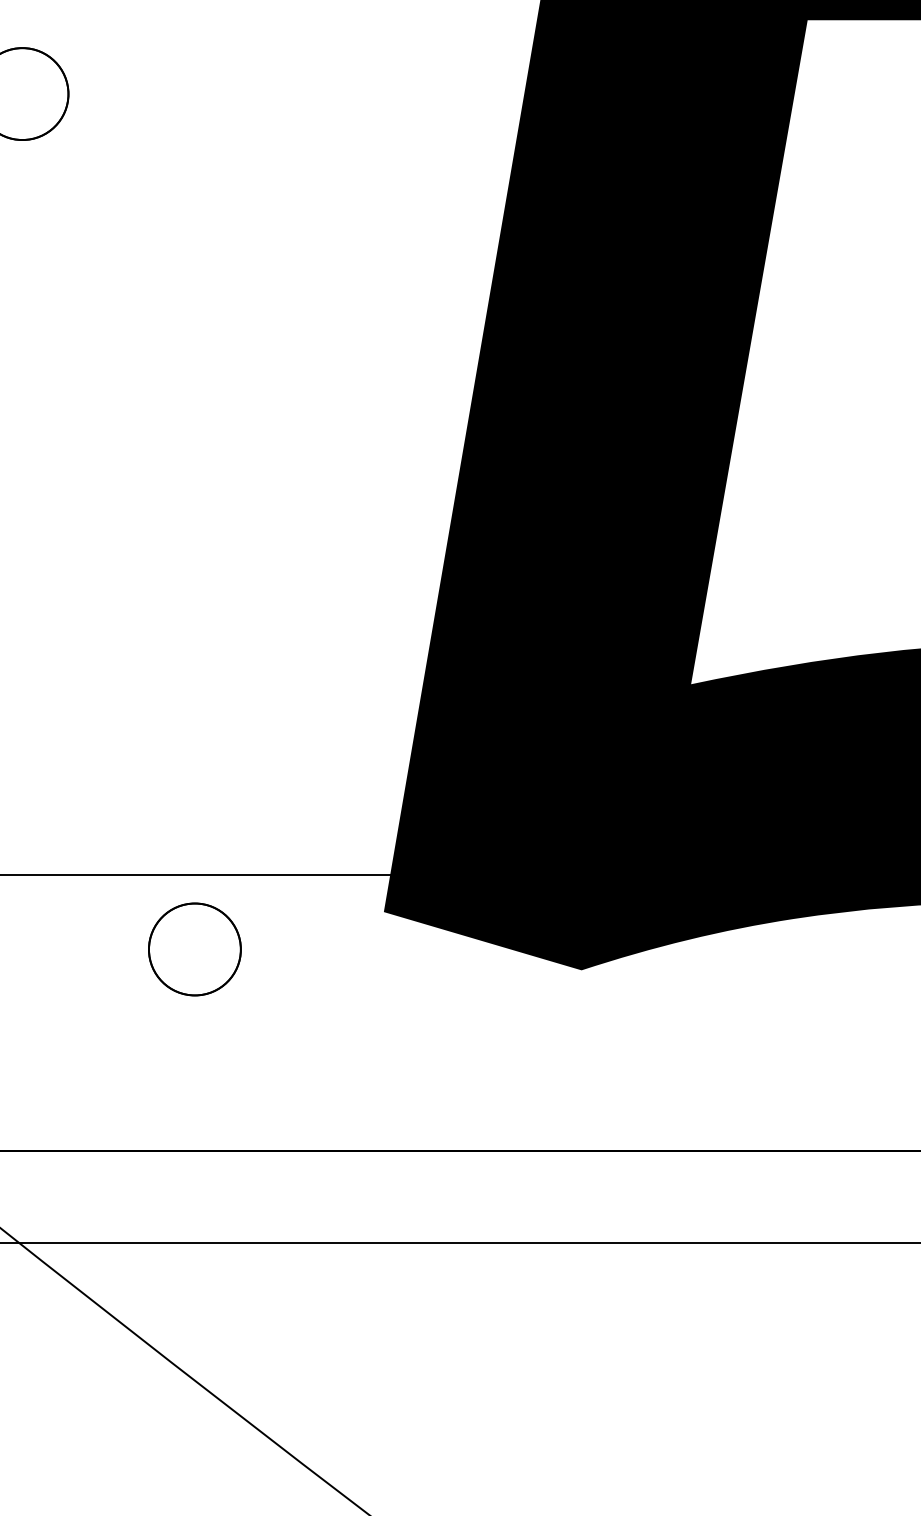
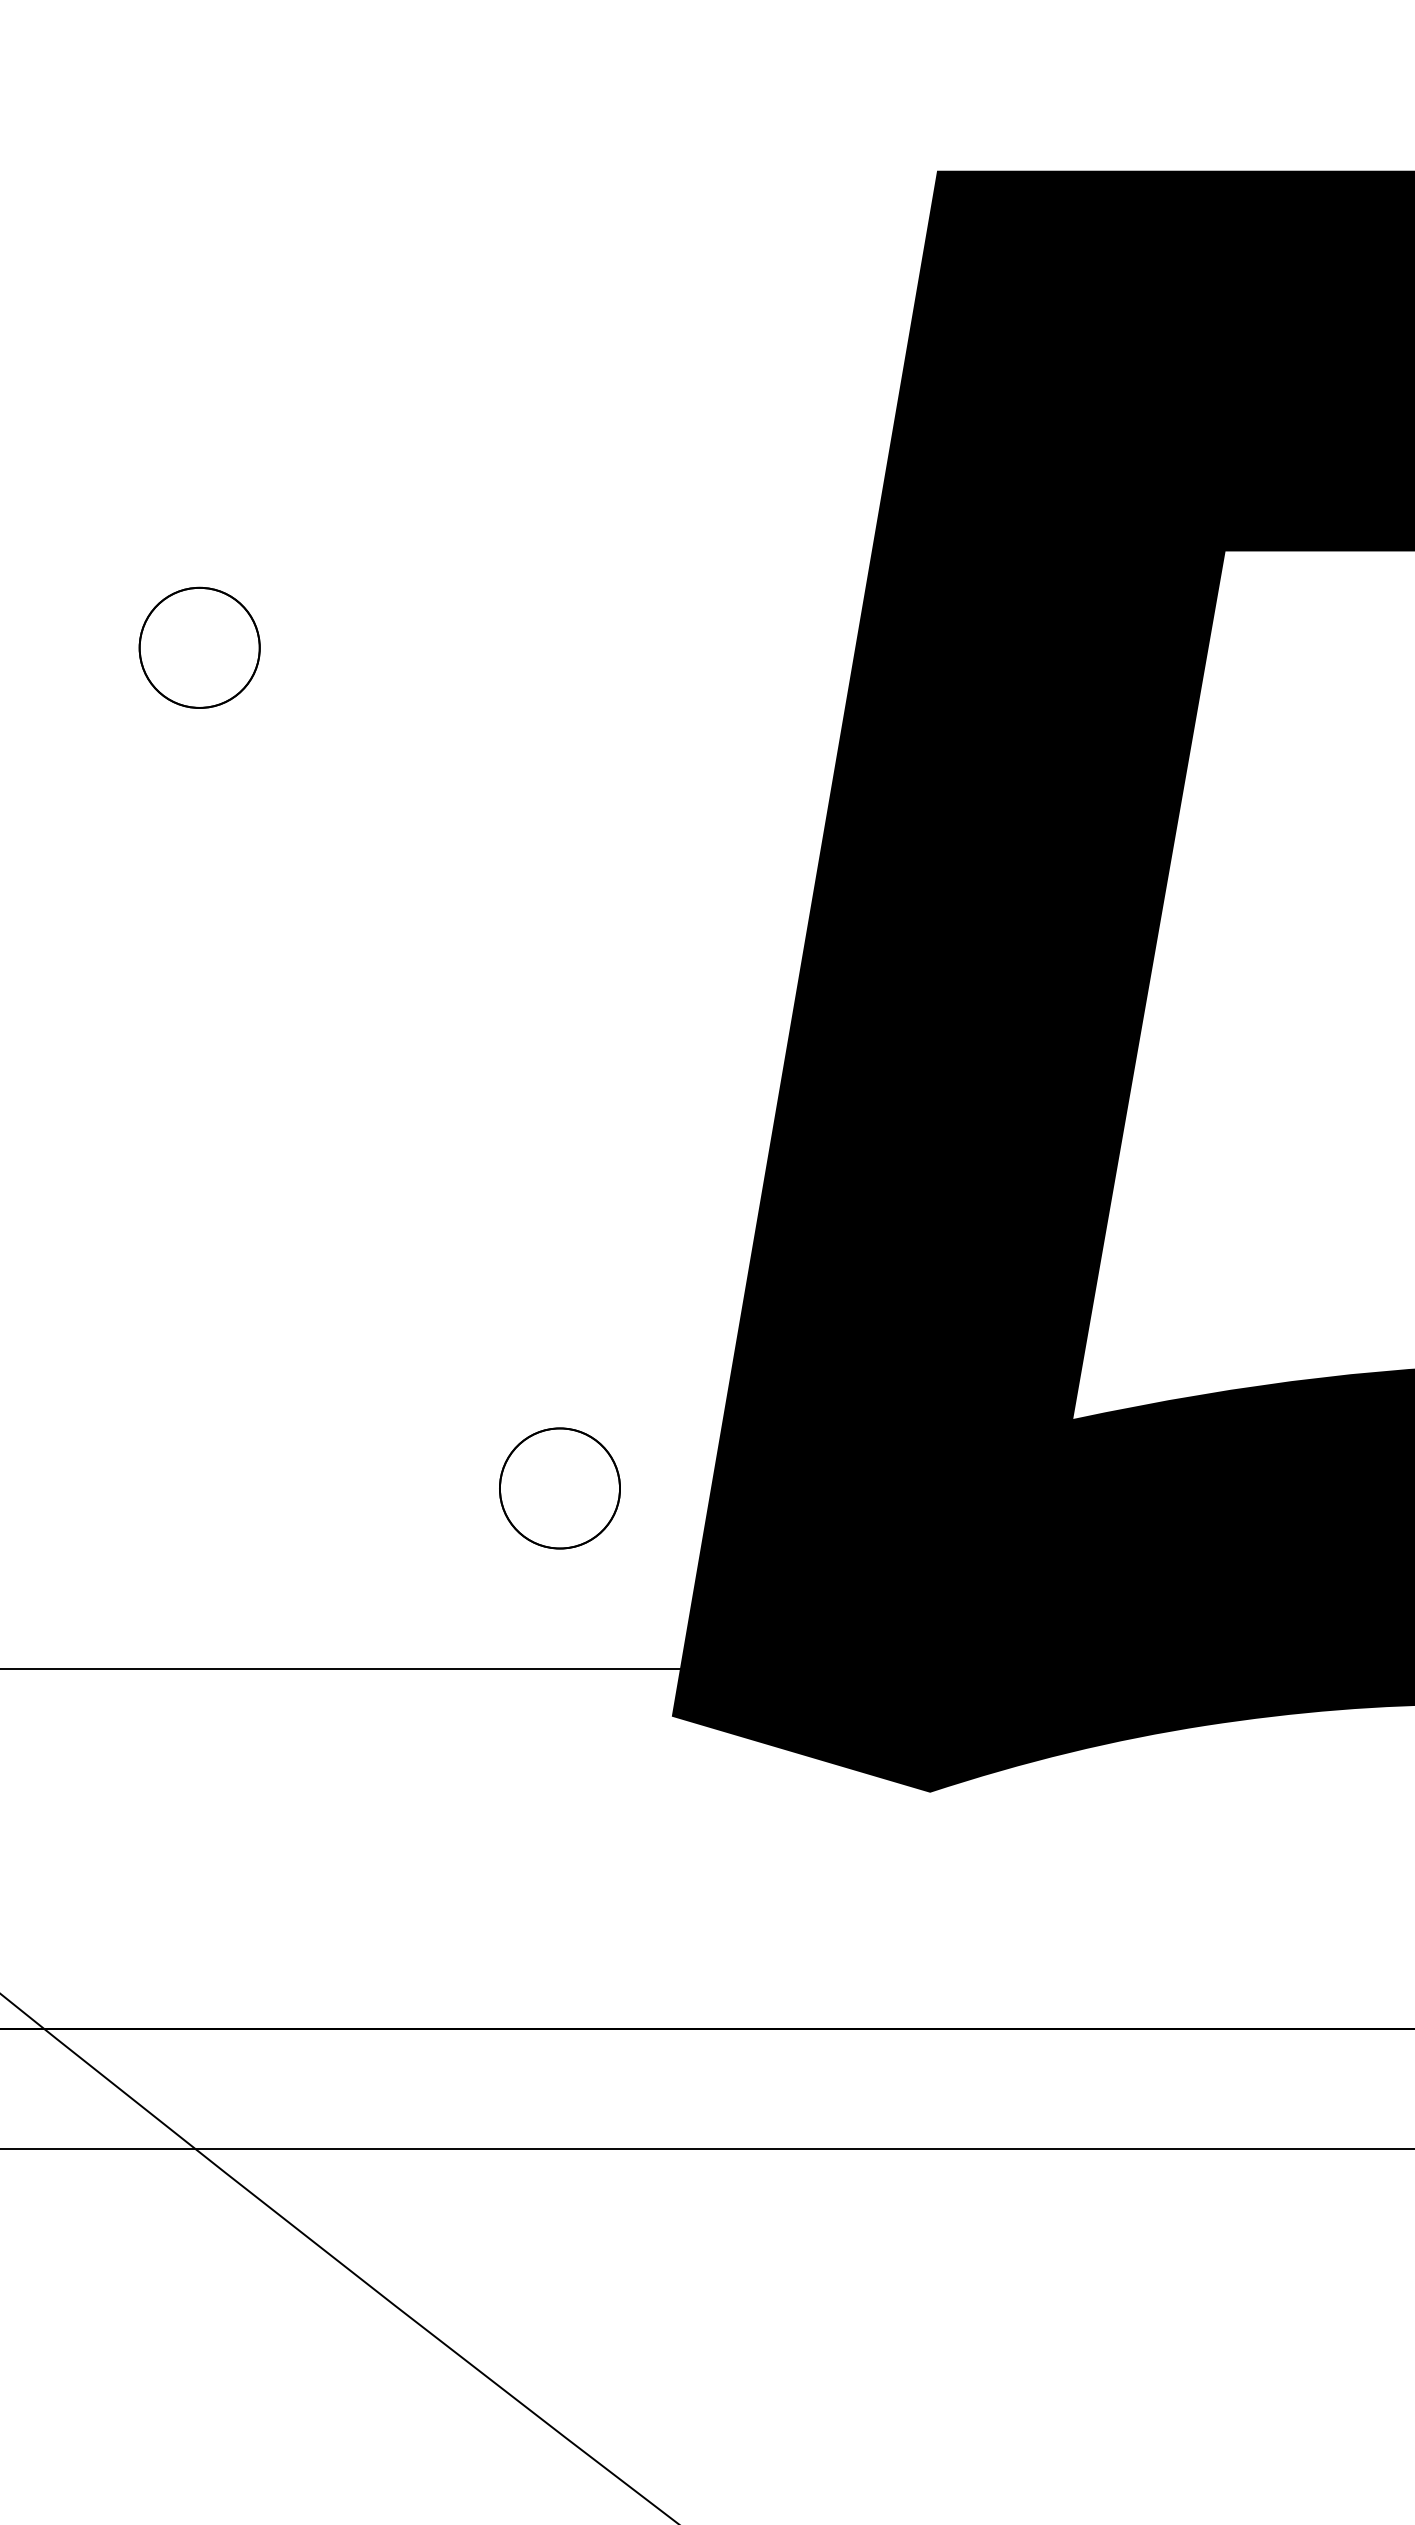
part: (194, 949) -> (559, 1488), moved

